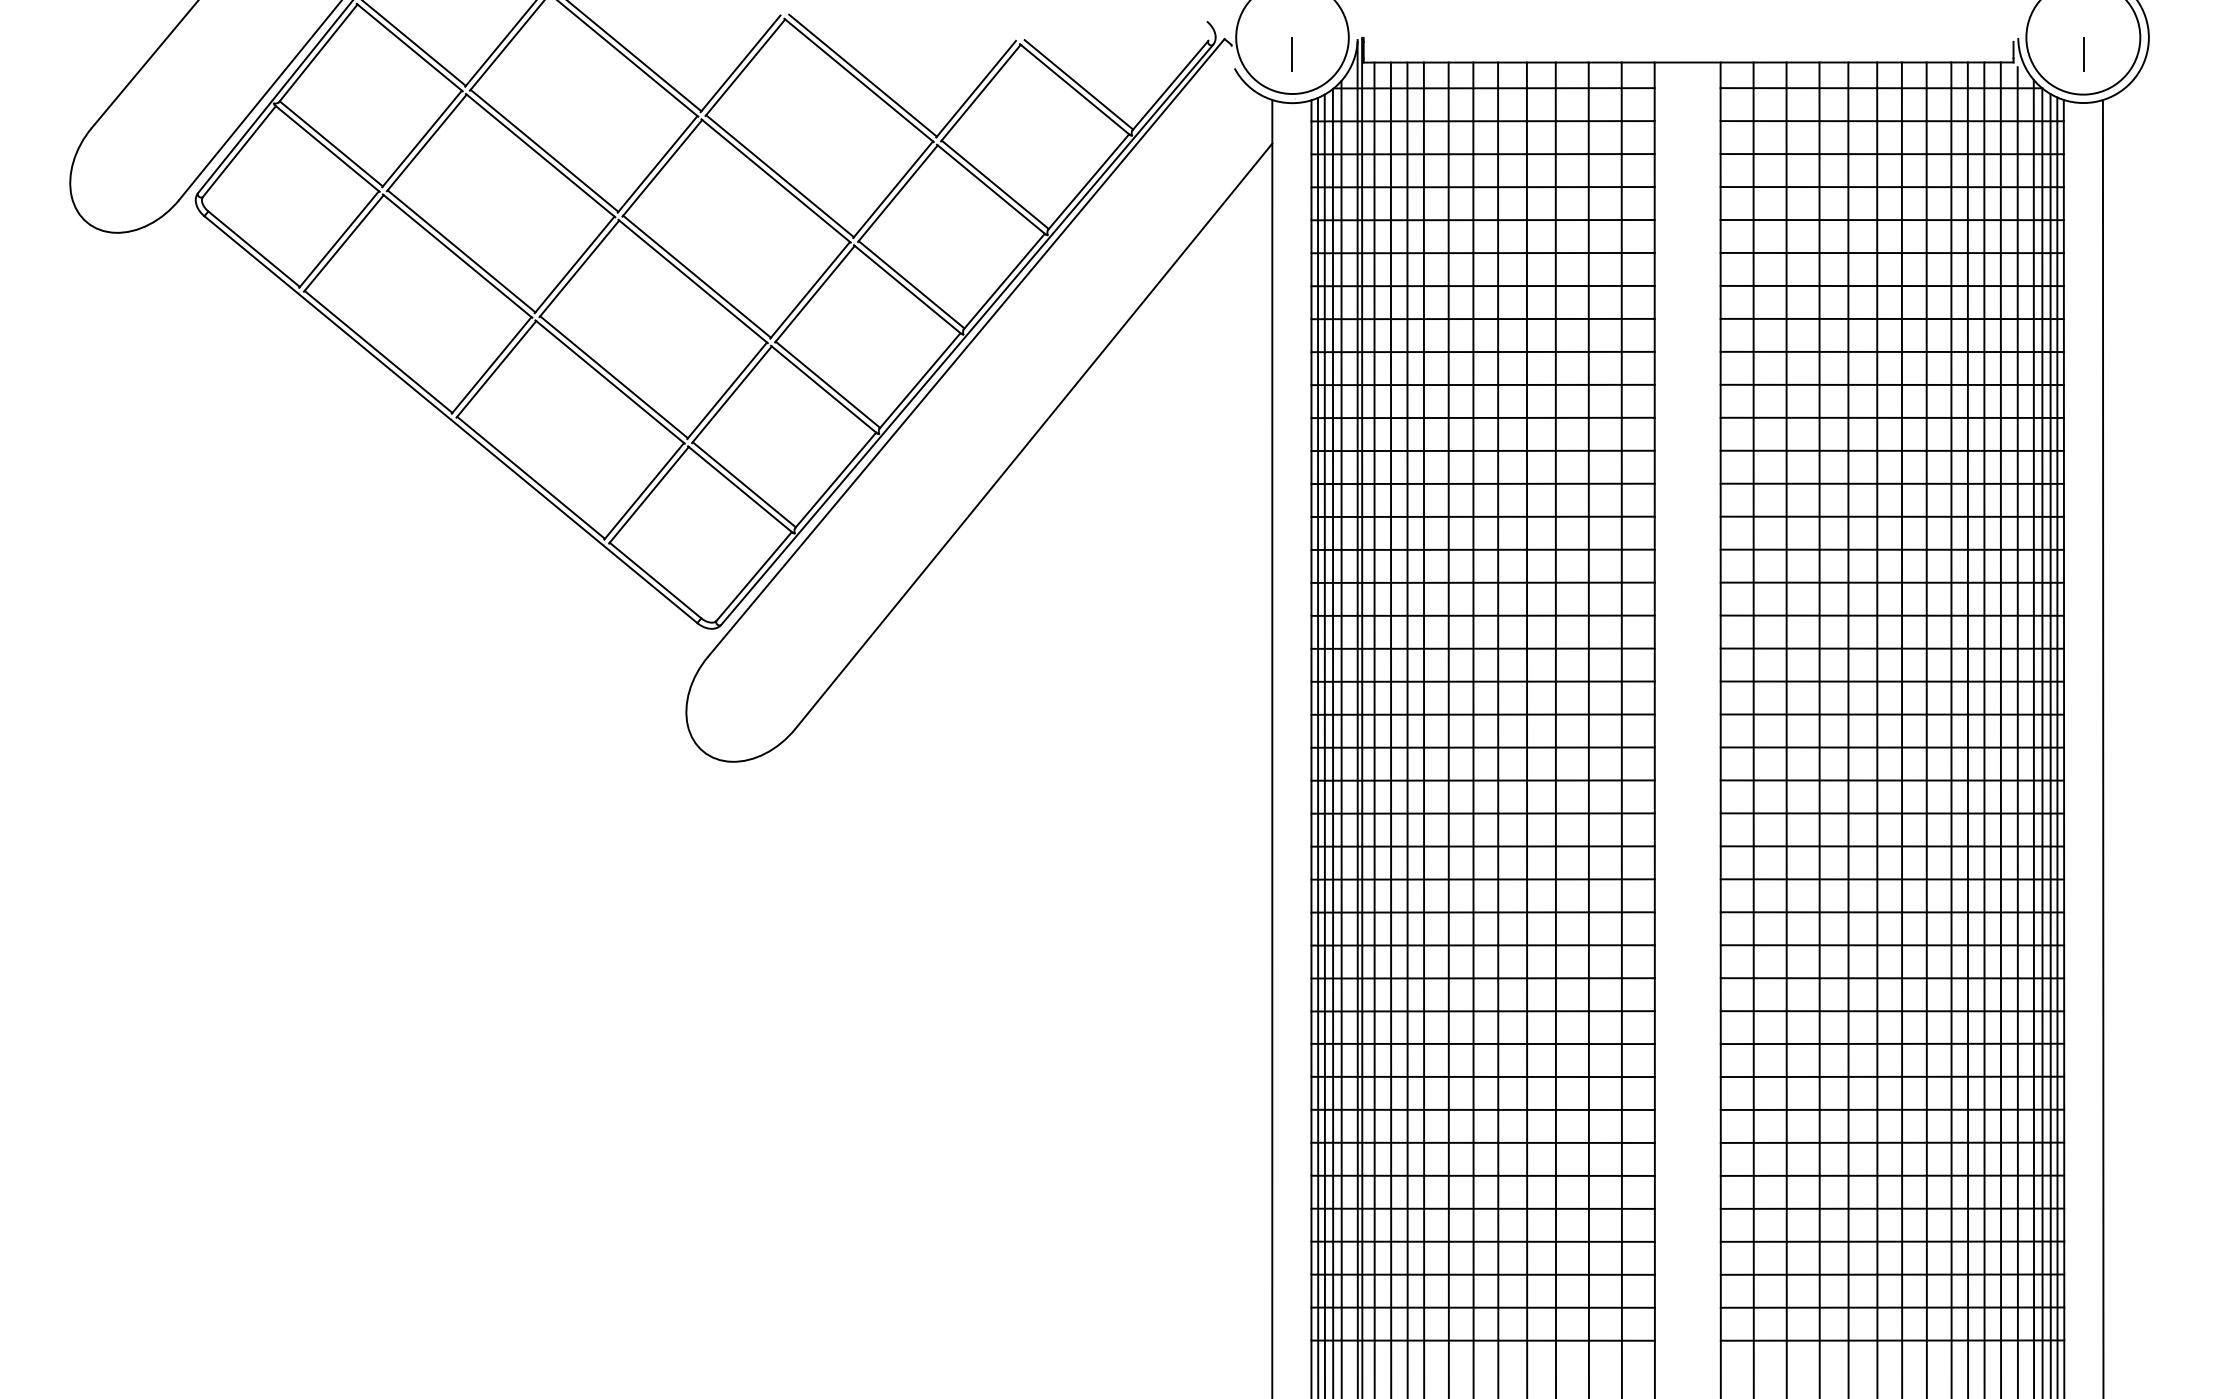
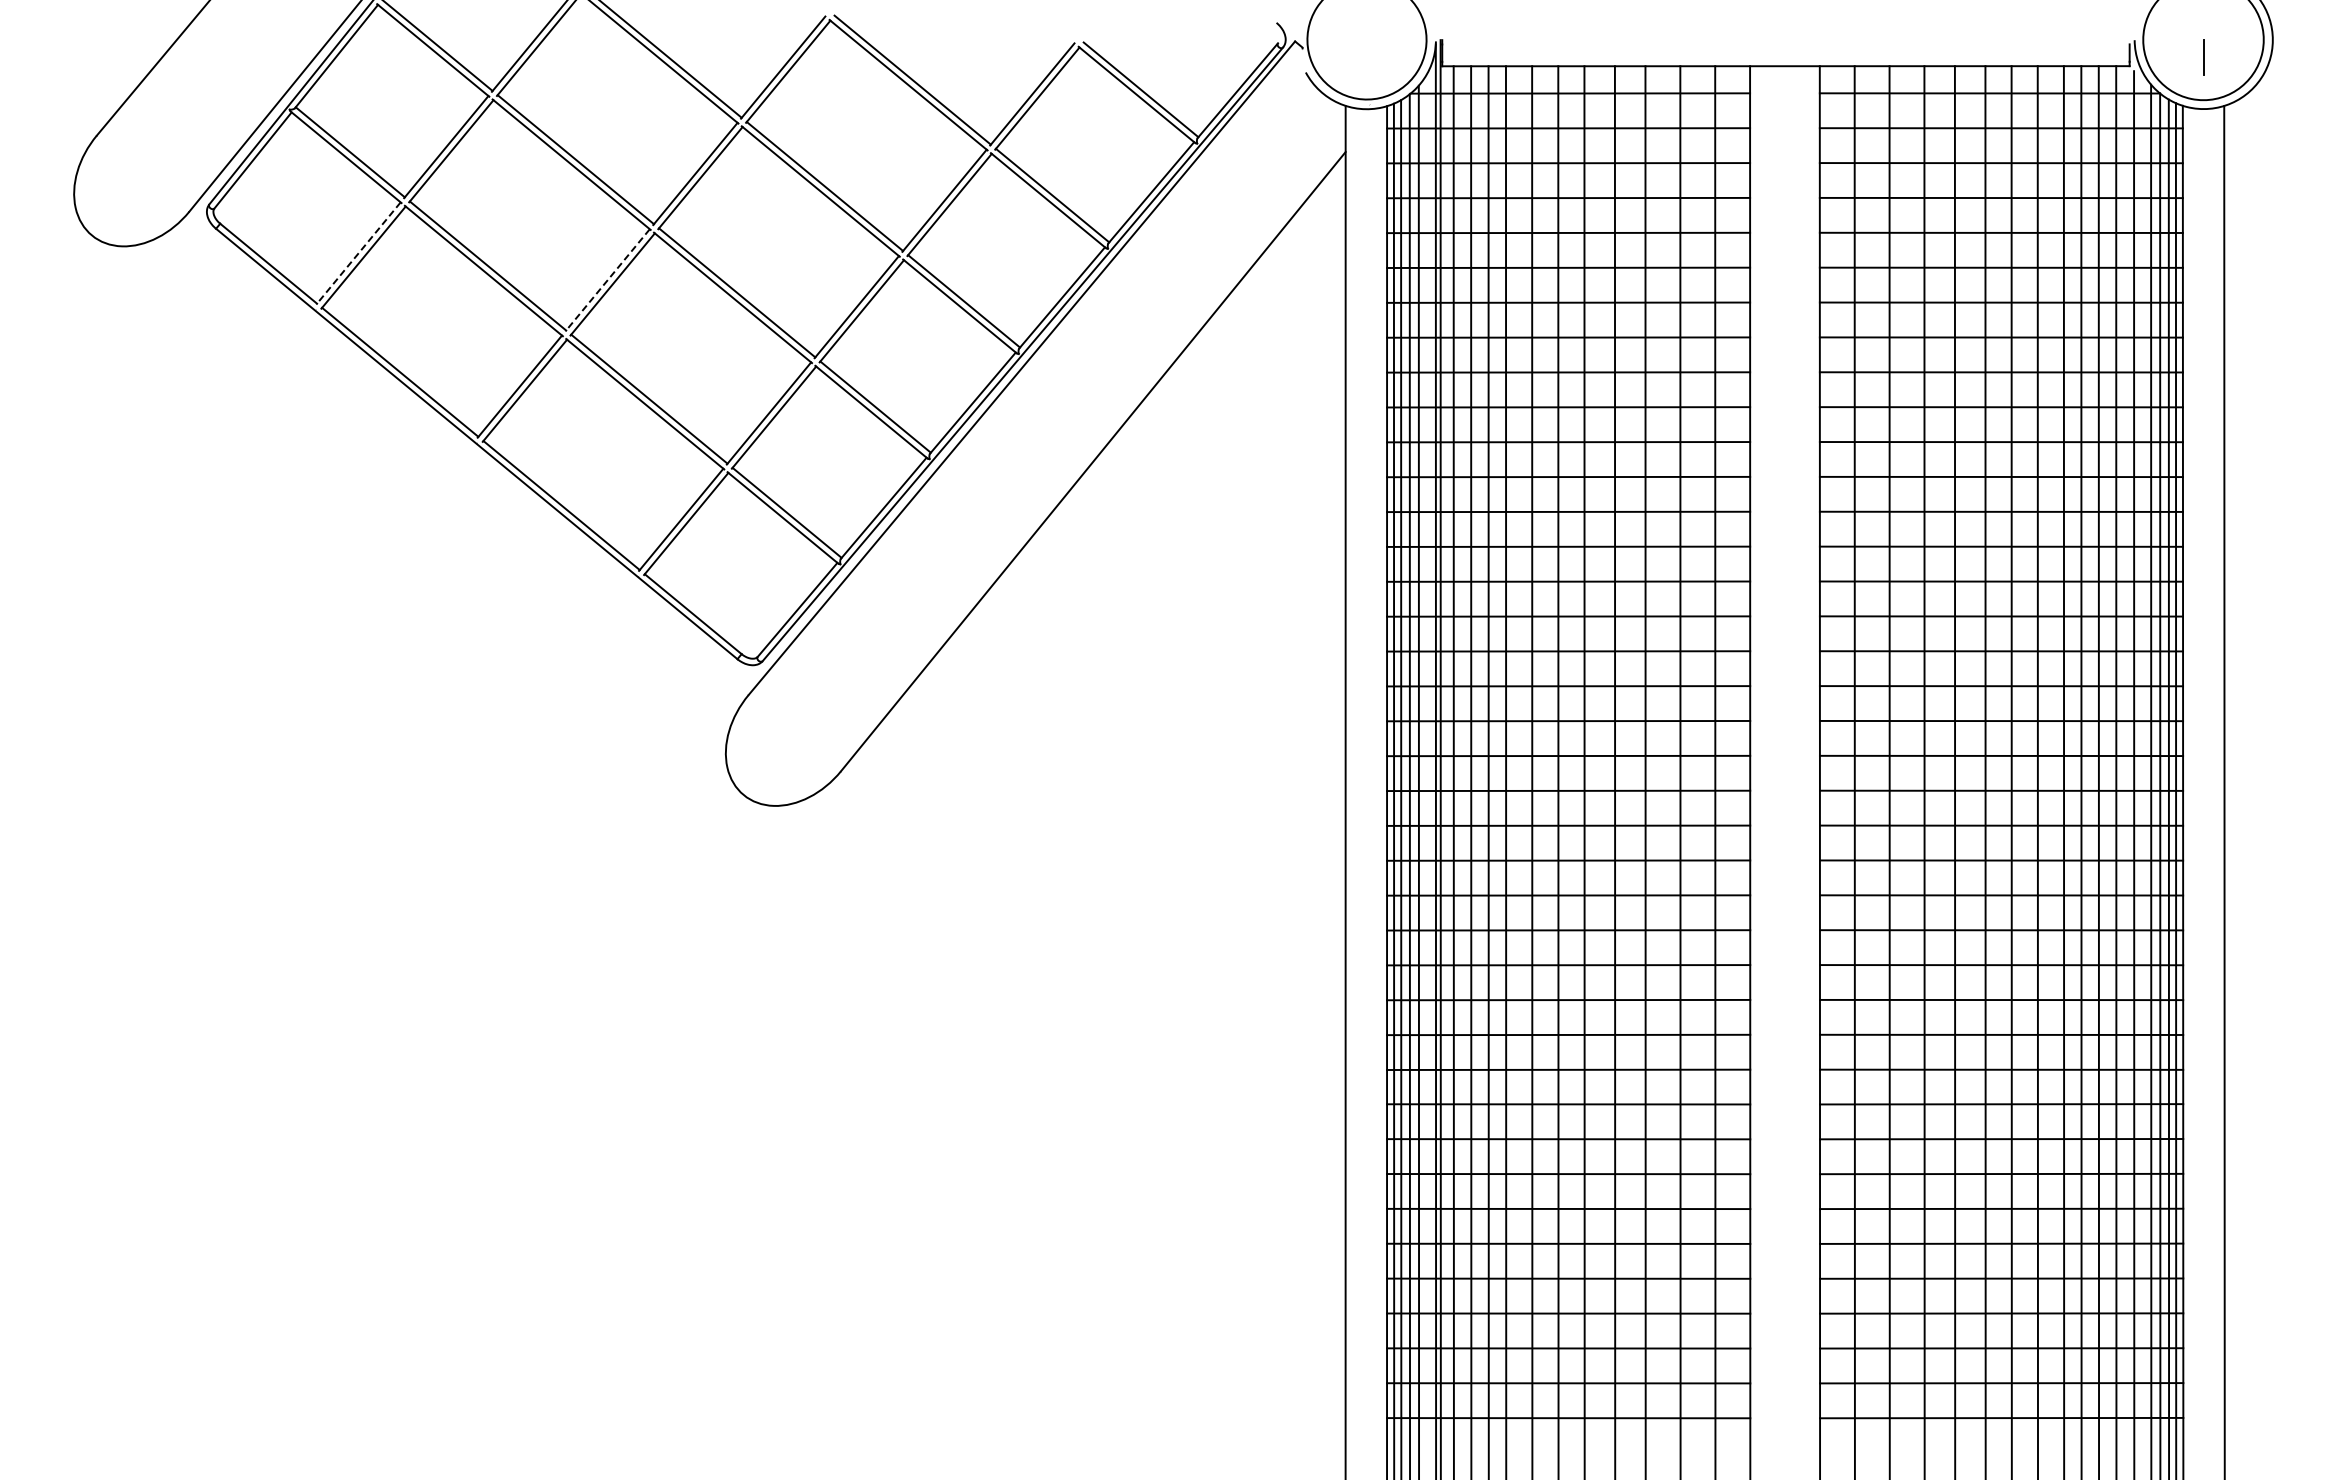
line: (1292, 54) -> (1366, 57), removed
line: (339, 239) -> (358, 253), solid -> dashed
line: (574, 265) -> (607, 280), solid -> dashed

